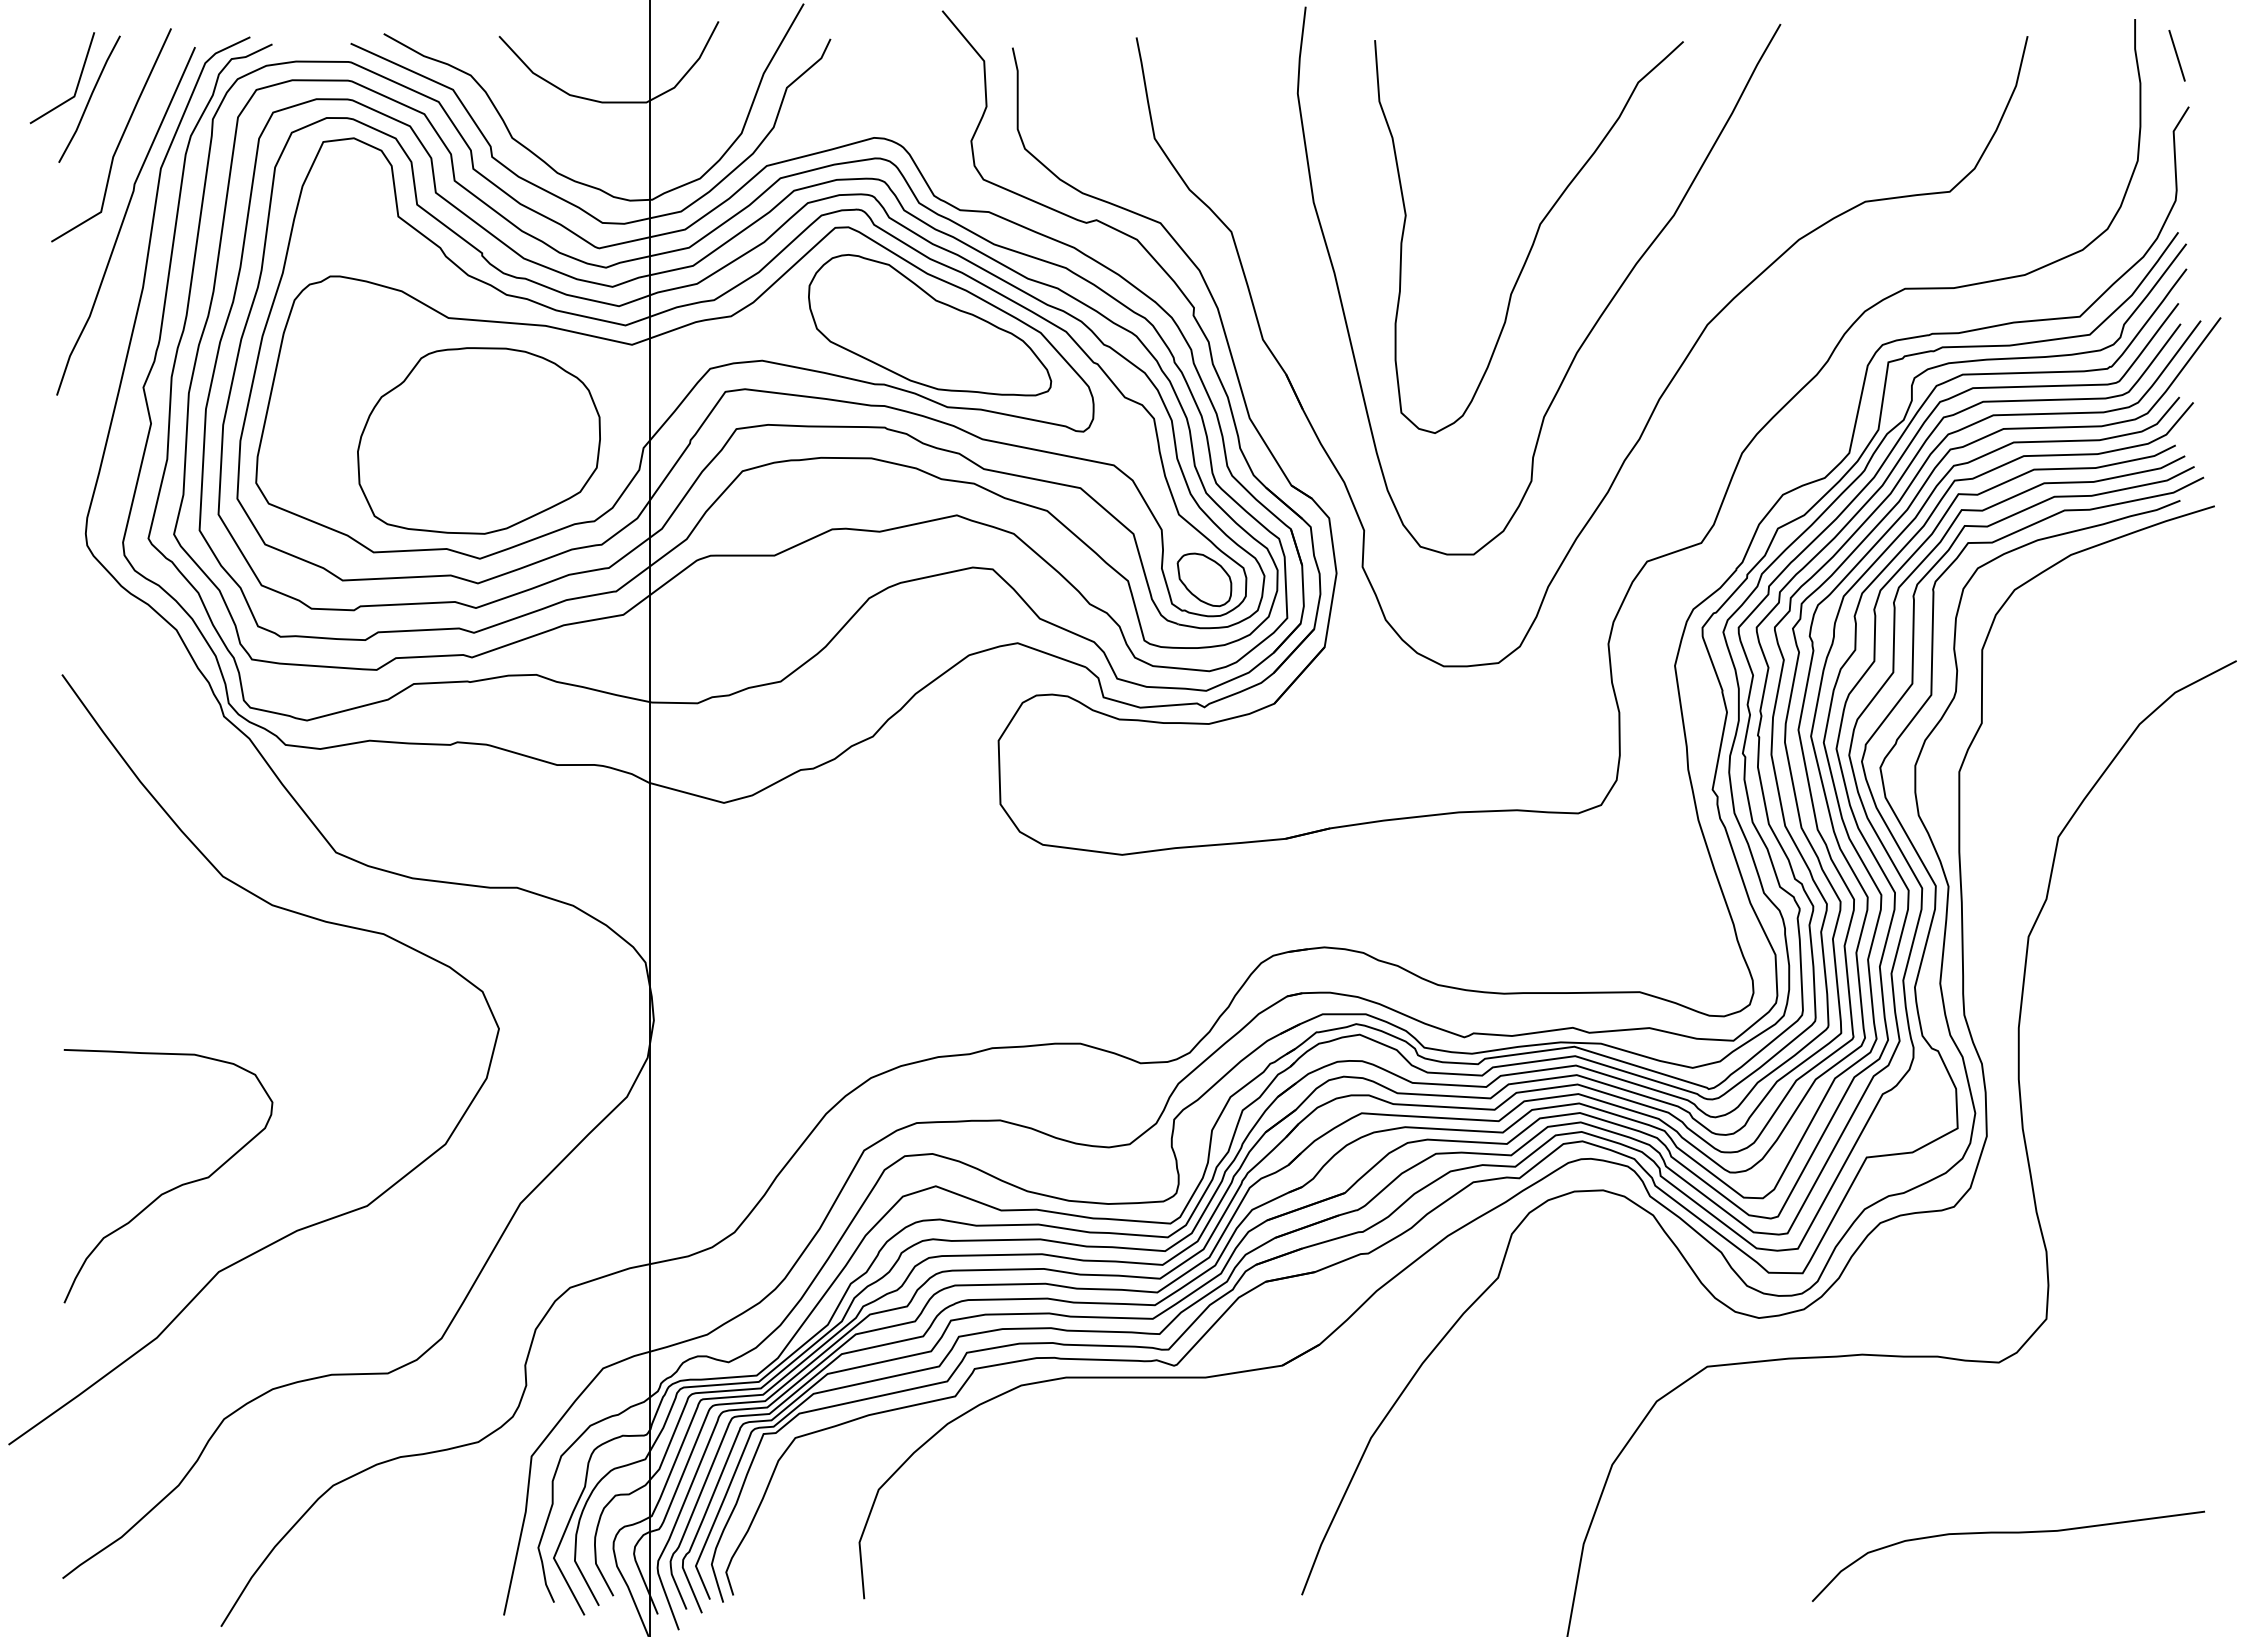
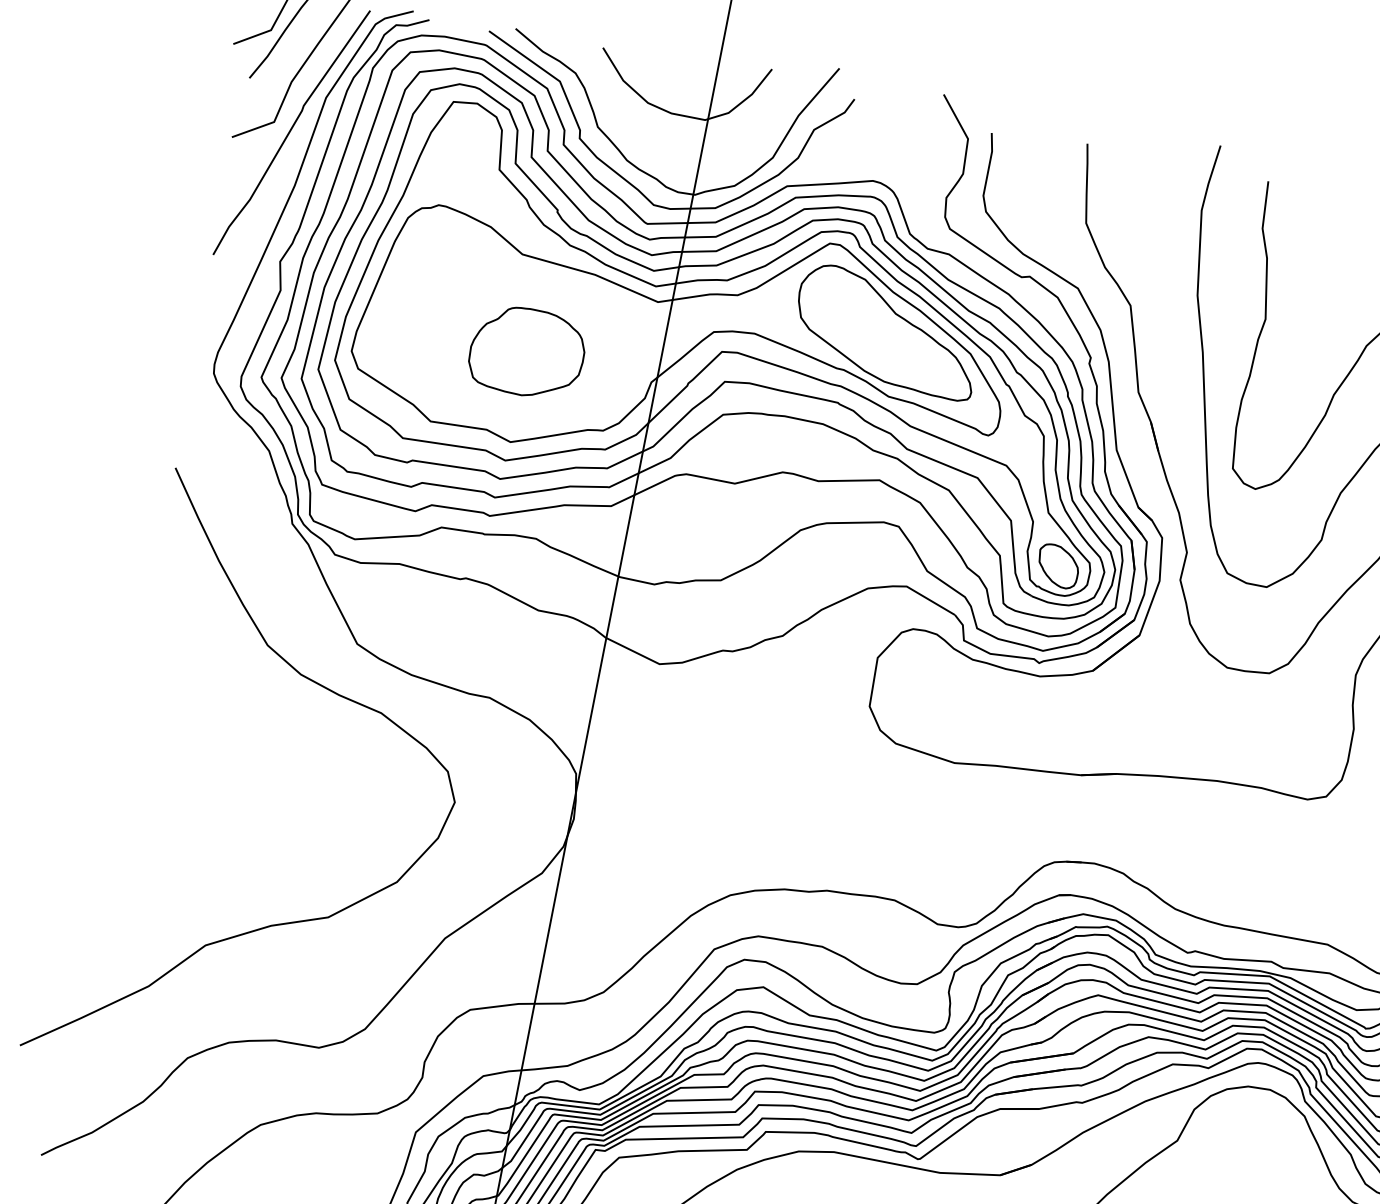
part: (478, 440) -> (527, 351), size x0.6
curve: (174, 1187) -> (184, 874), removed

